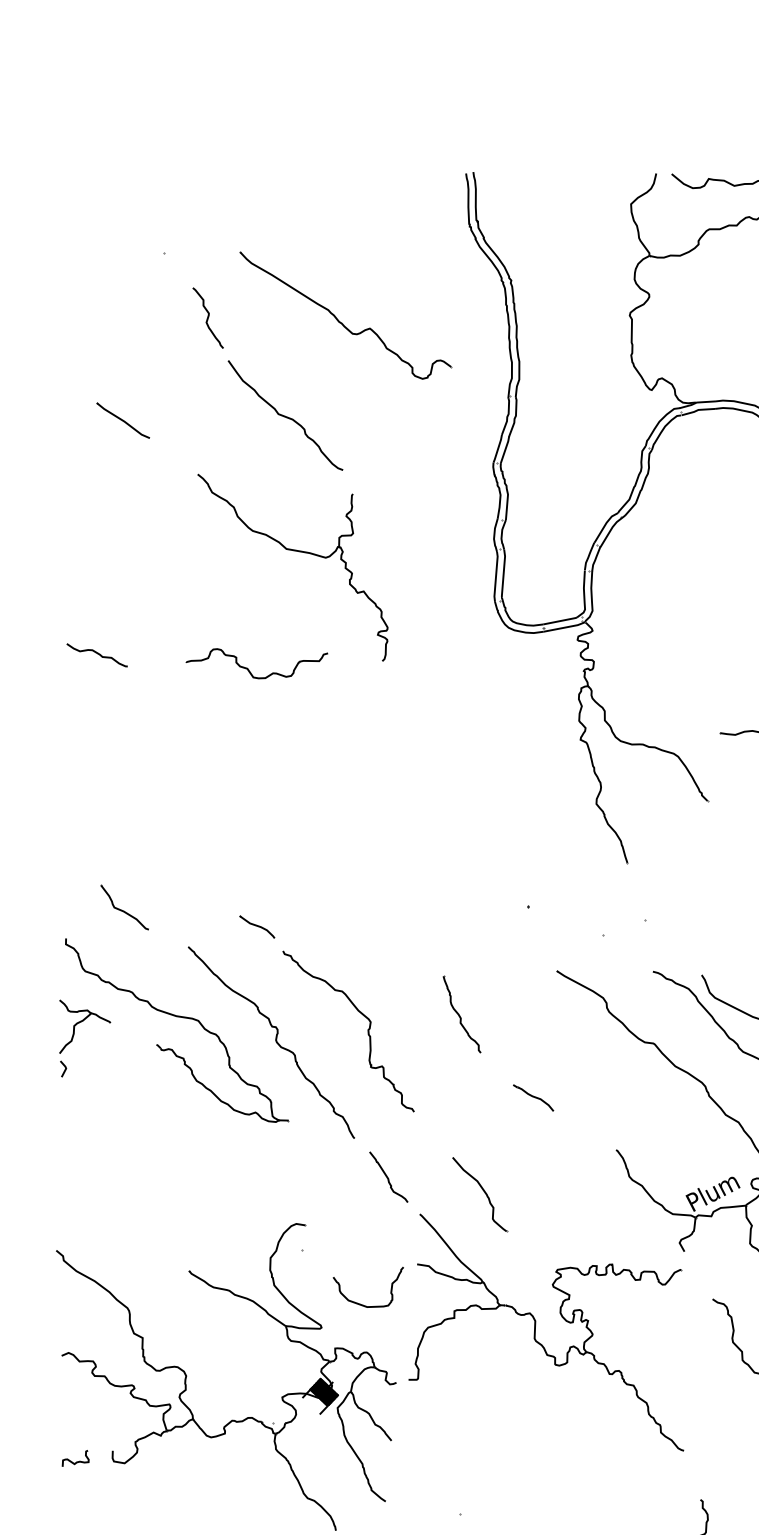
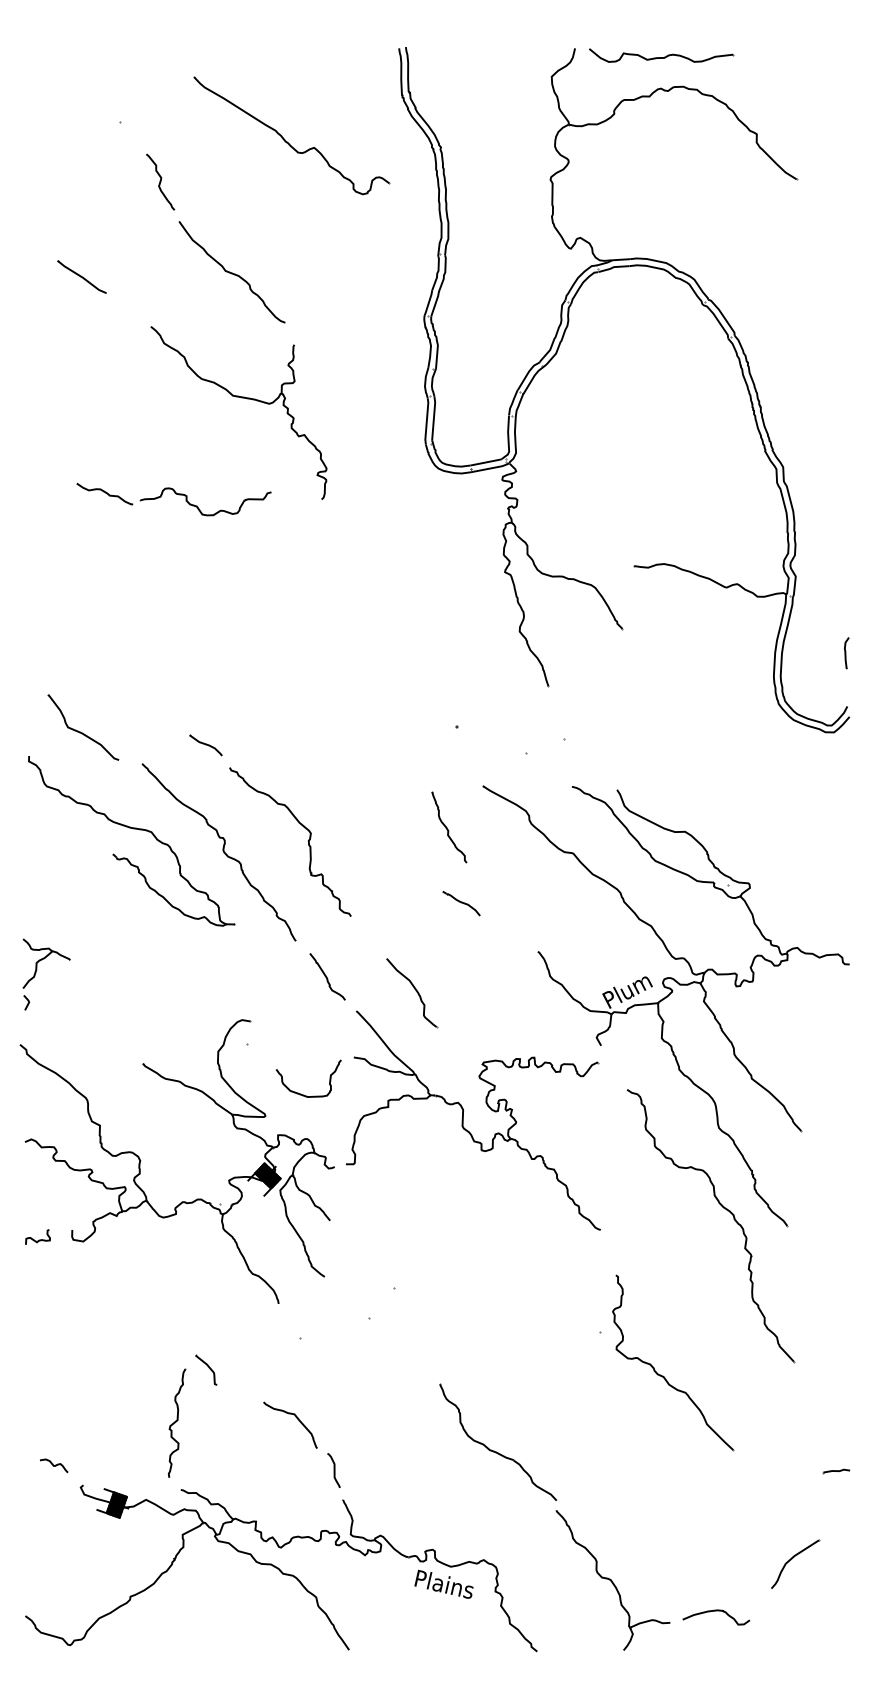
part: (338, 319) -> (285, 139), moved
curve: (97, 654) -> (105, 493), moved
part: (124, 907) -> (83, 727), size x1.6
part: (462, 1014) -> (449, 827), moved
part: (74, 1037) -> (36, 973), moved

